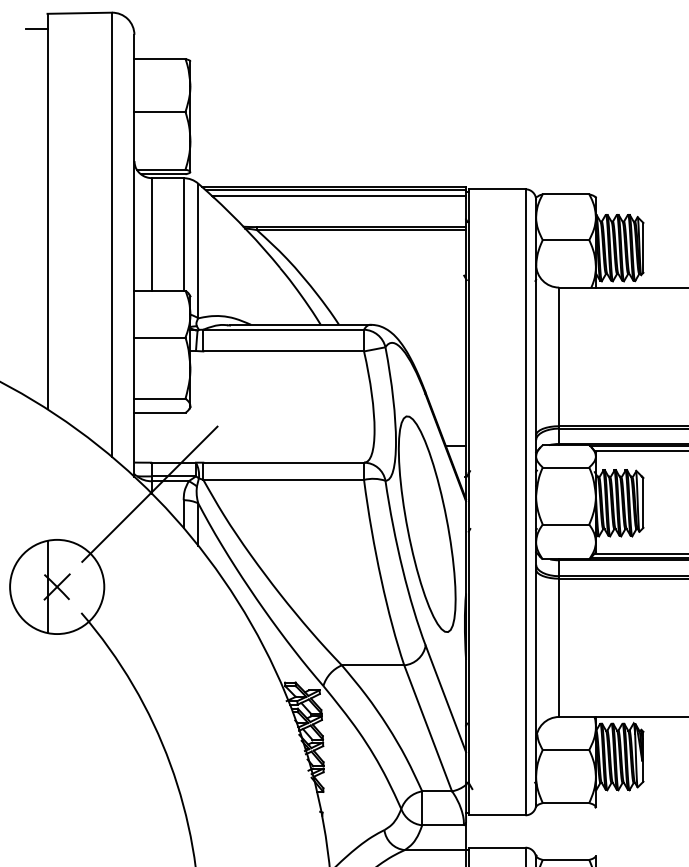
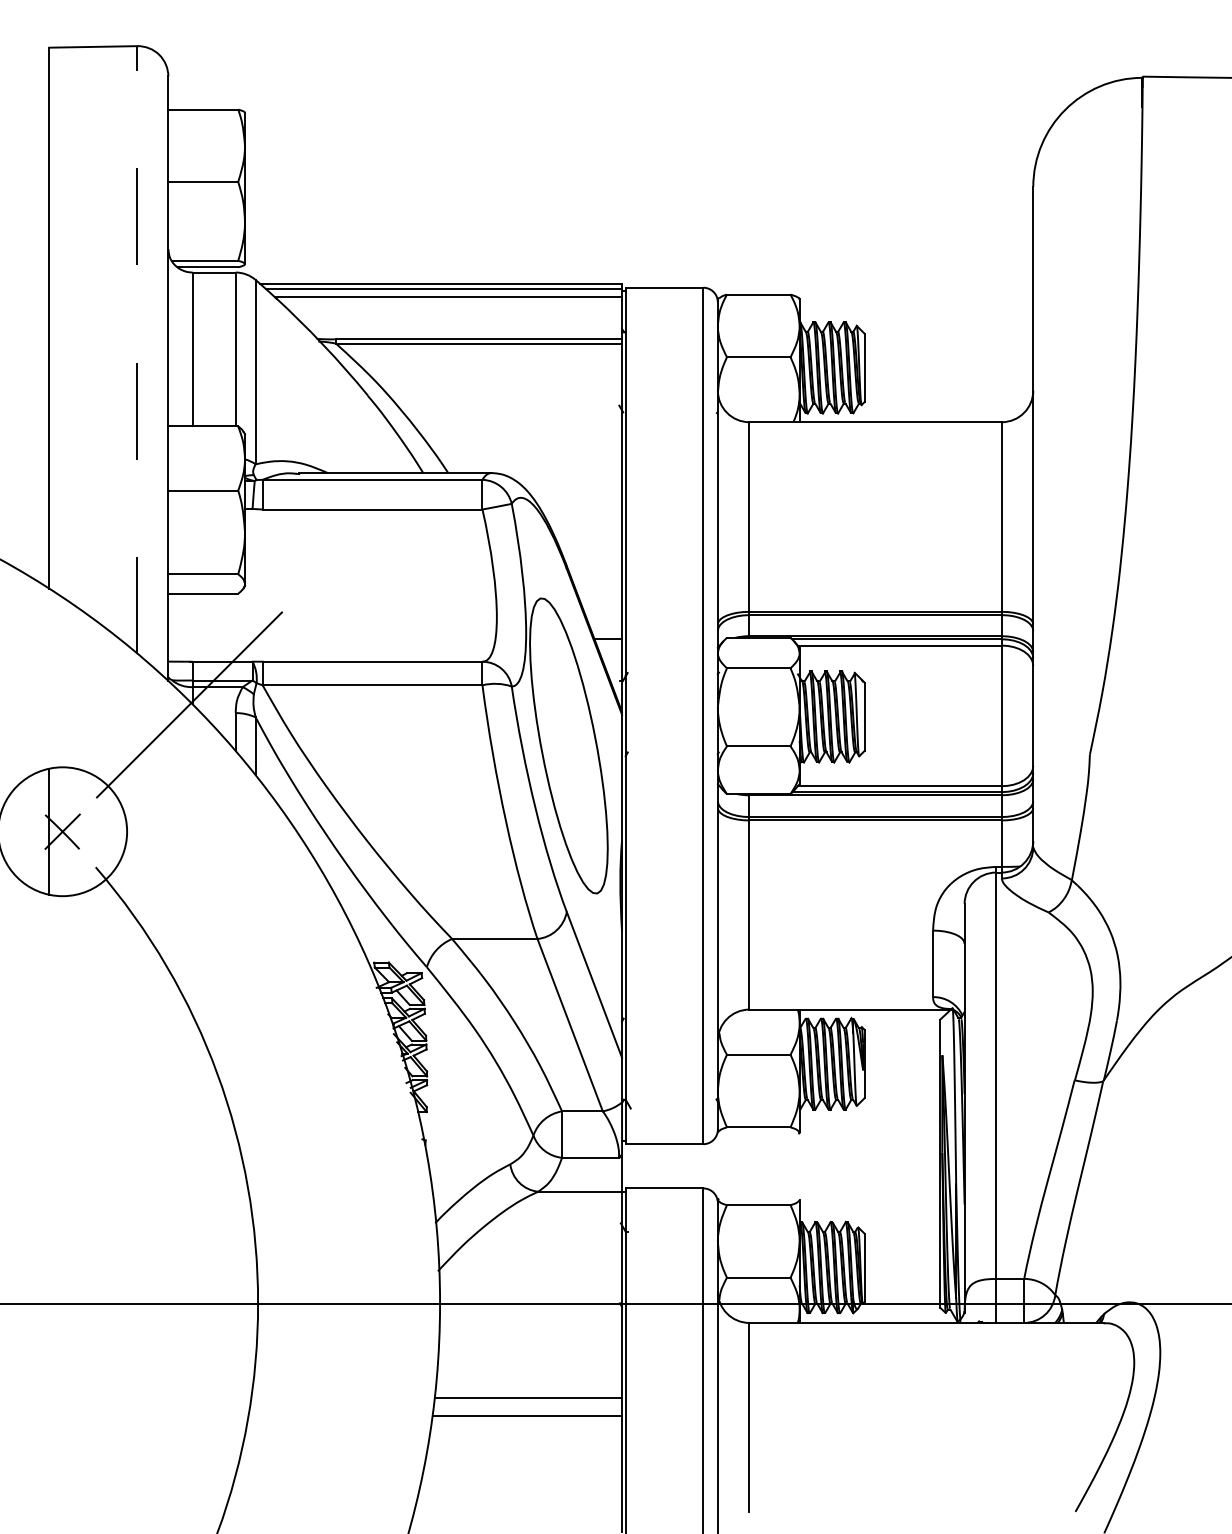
line: (36, 29) -> (34, 68), removed
line: (111, 234) -> (137, 349), solid -> dashed

